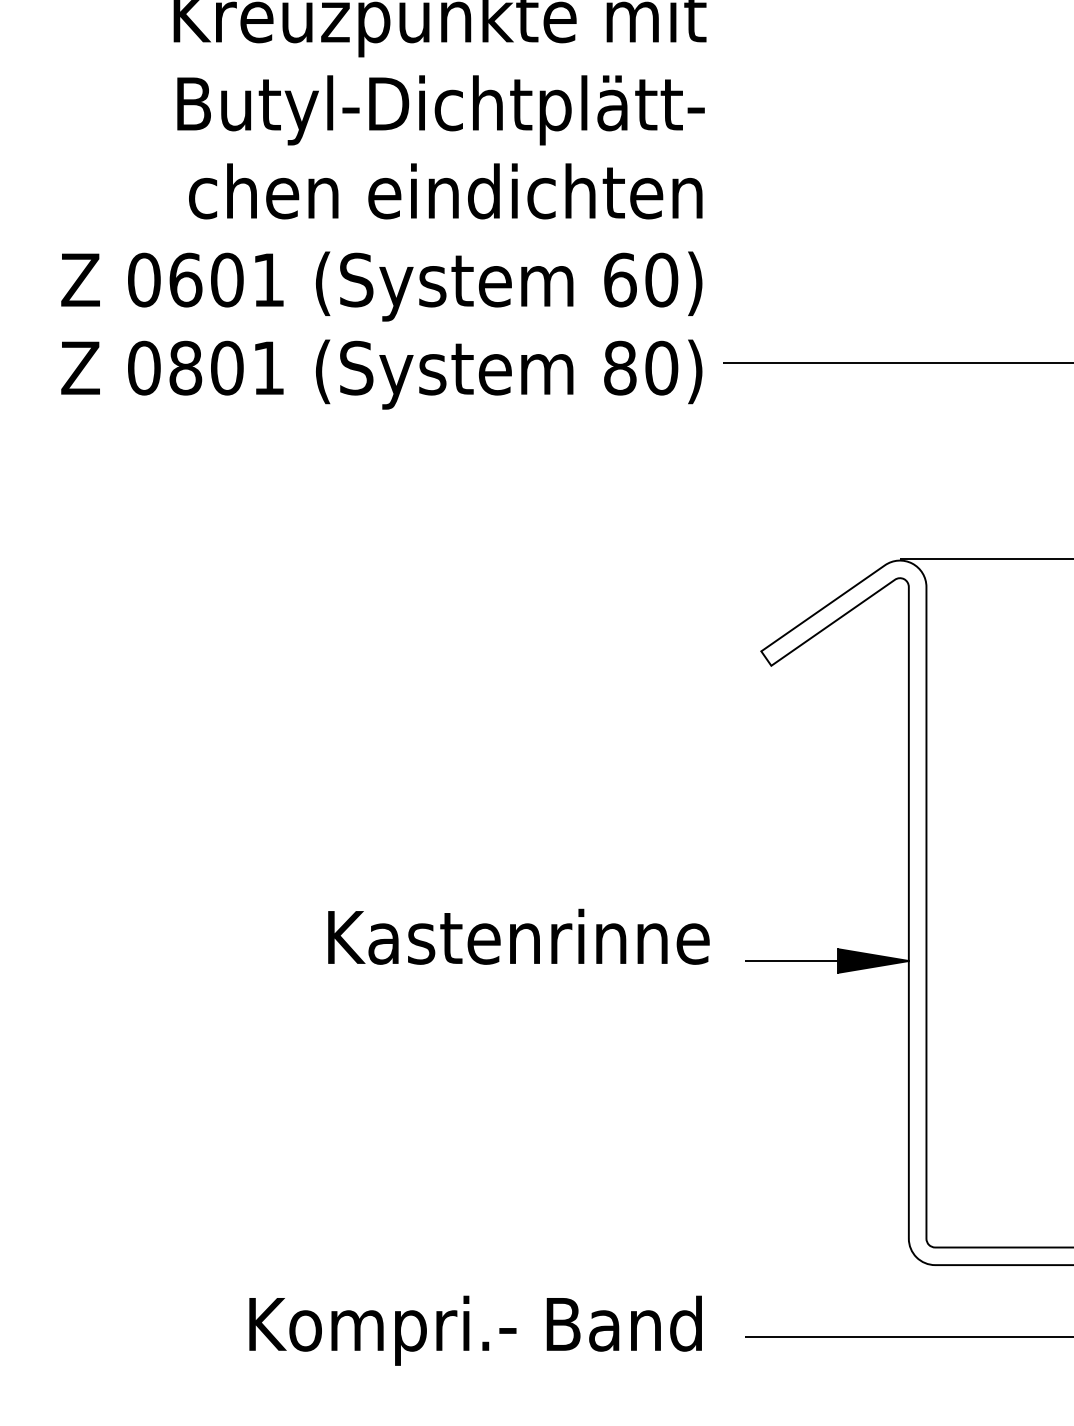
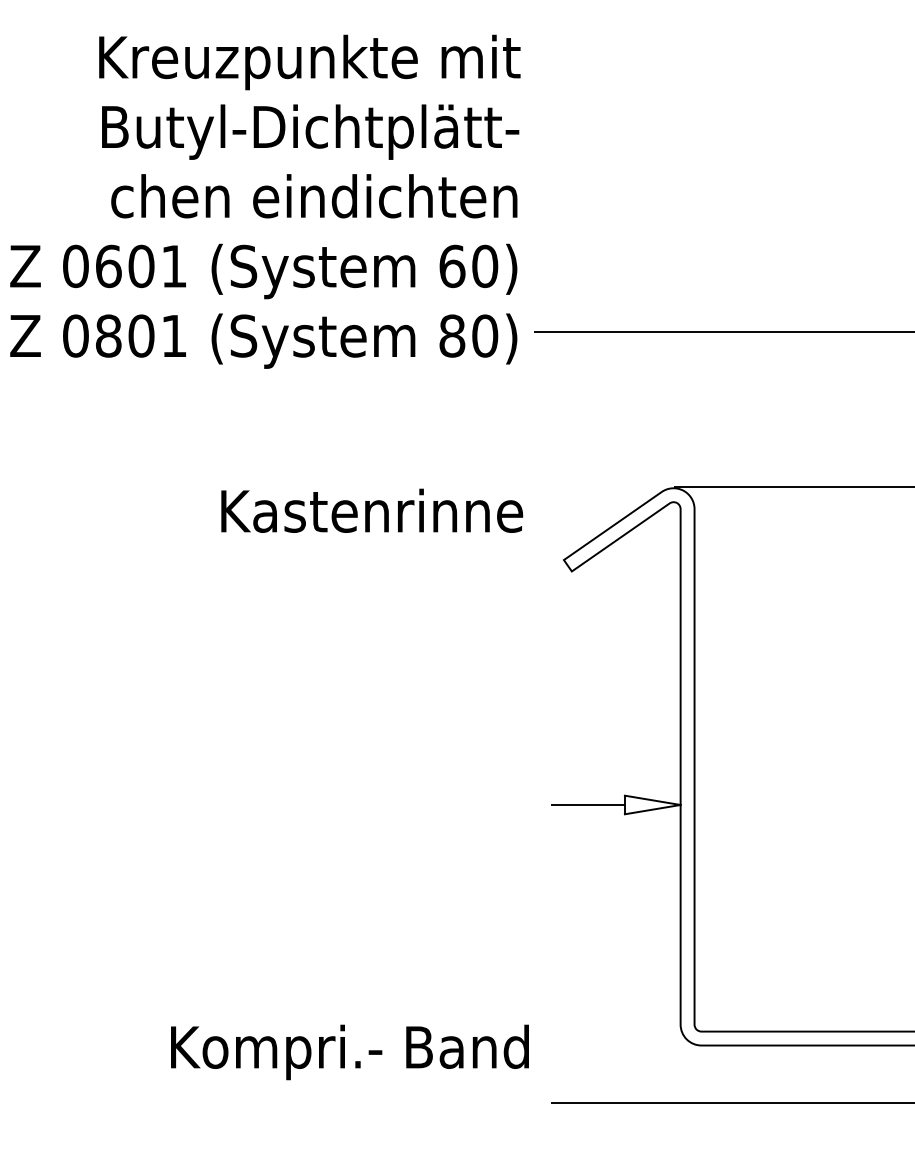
text: (519, 936) -> (372, 510), moved
fill: (873, 960) -> (652, 804), removed
text: (475, 1330) -> (349, 1052), moved

